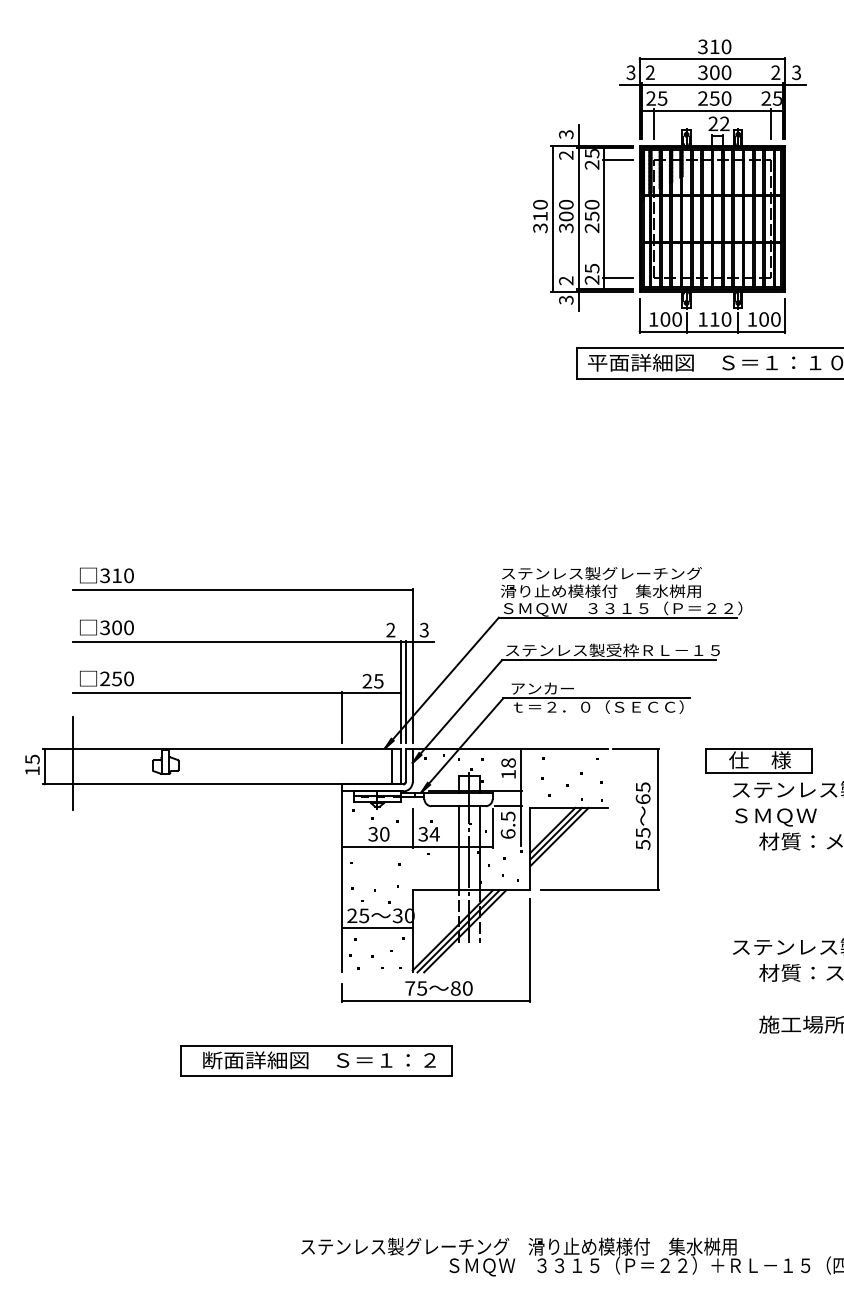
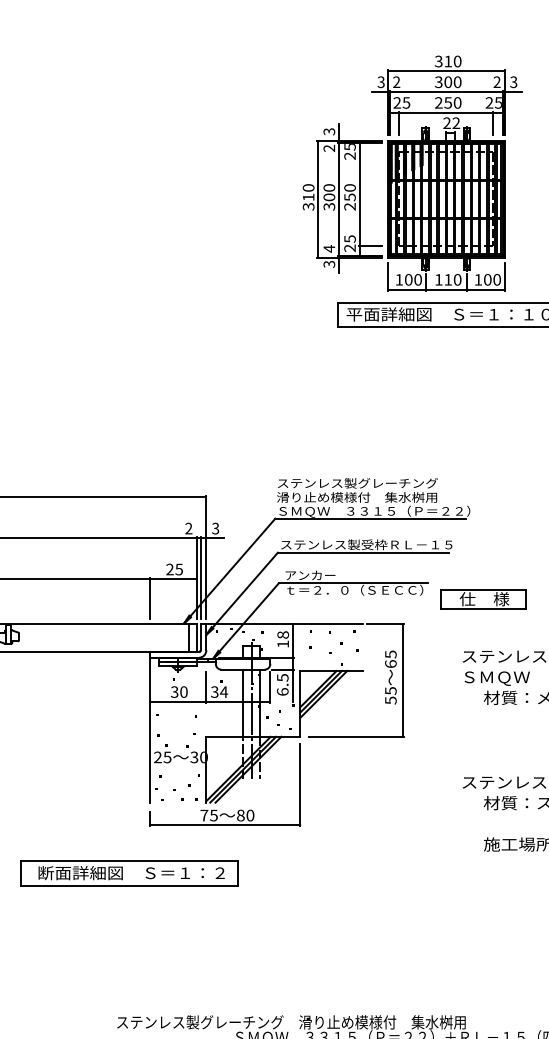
line: (617, 160) -> (370, 152), removed
text: (566, 280) -> (329, 248), 2 -> 4
part: (758, 760) -> (483, 599), moved
line: (377, 928) -> (178, 767), removed

